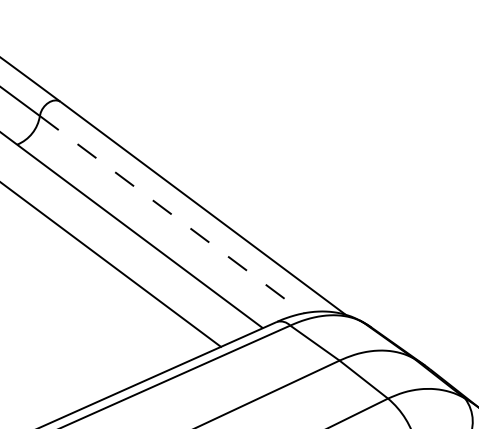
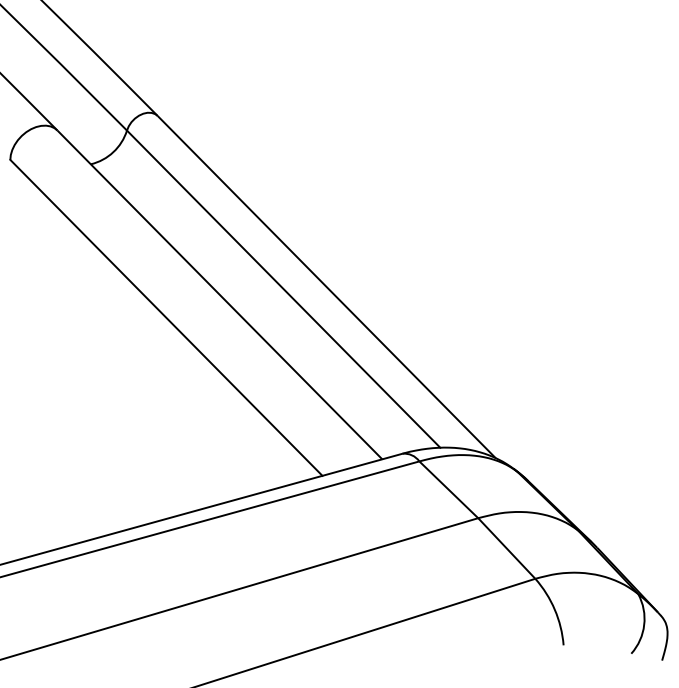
line: (171, 214) -> (283, 289), dashed -> solid

